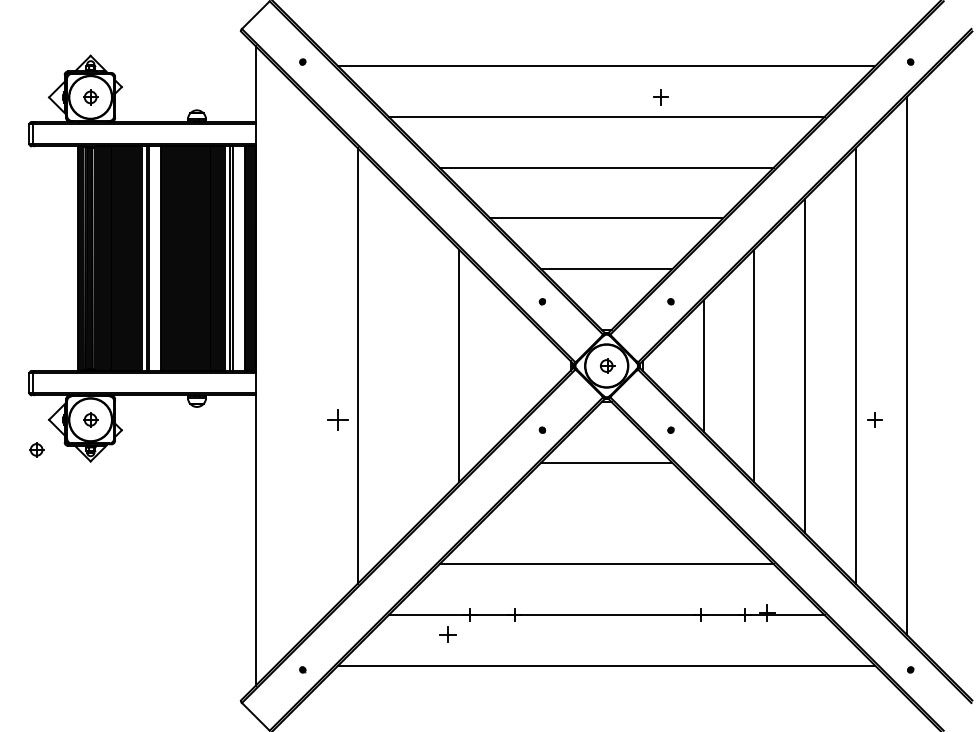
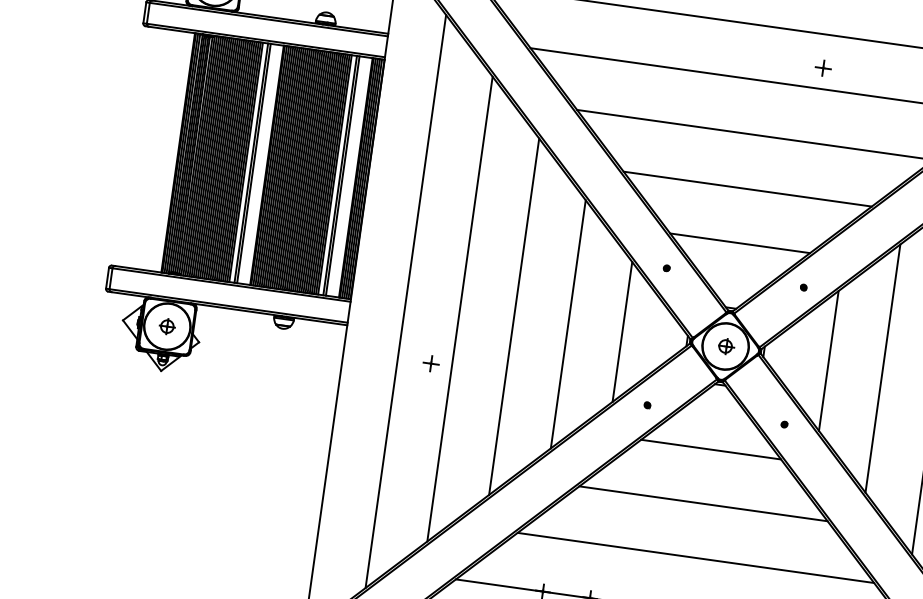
line: (306, 365) -> (405, 300), added
line: (408, 365) -> (514, 316), added
line: (509, 365) -> (622, 331), added
part: (337, 419) -> (430, 363), size x0.71
part: (36, 449) -> (105, 350), removed
line: (606, 513) -> (703, 503), added

